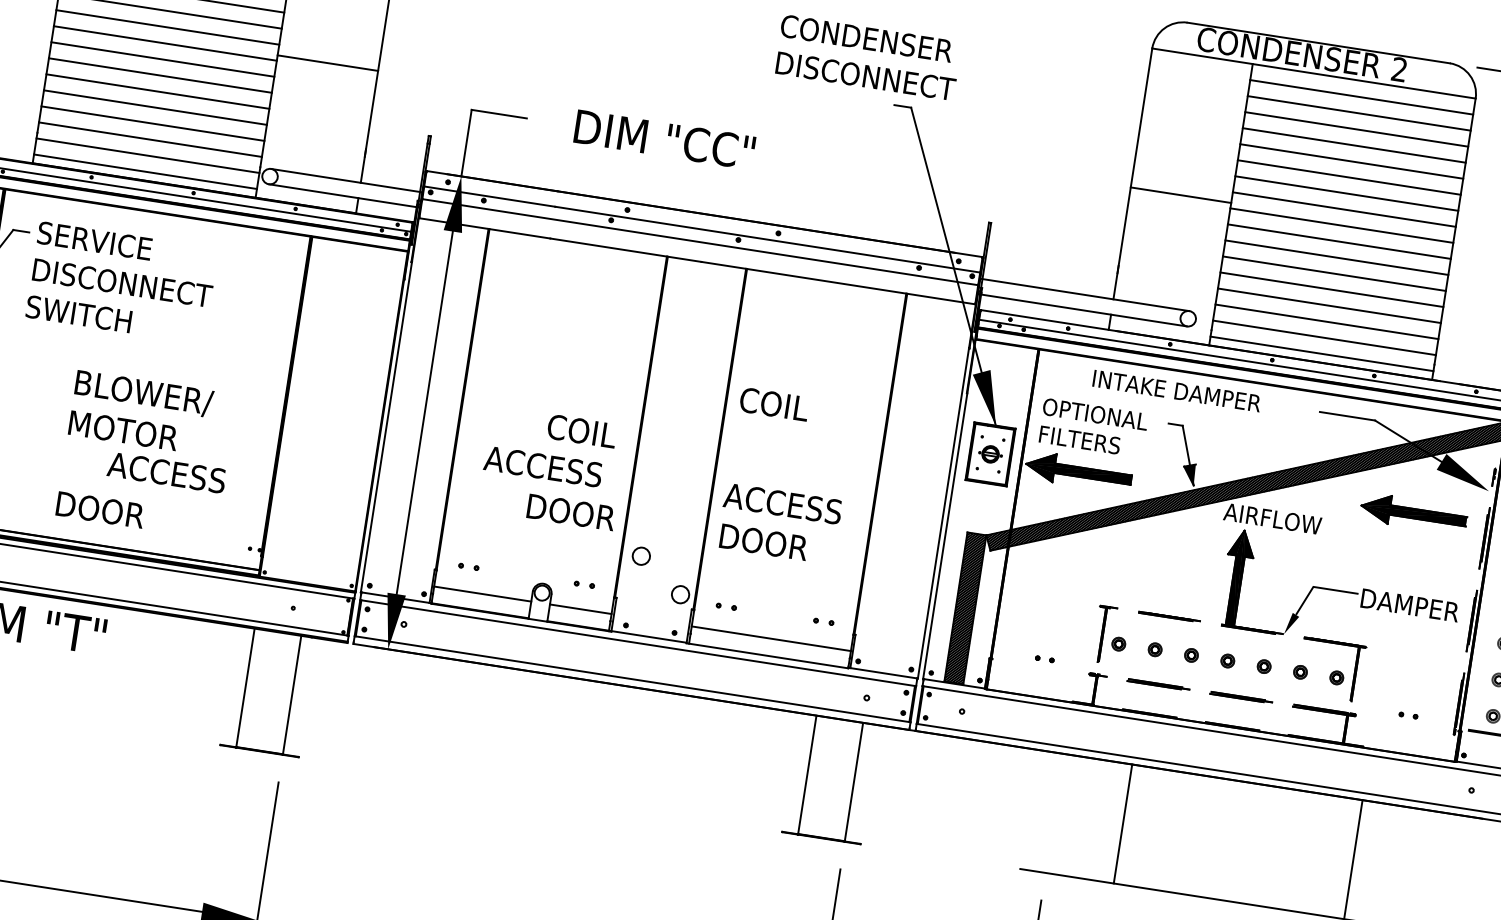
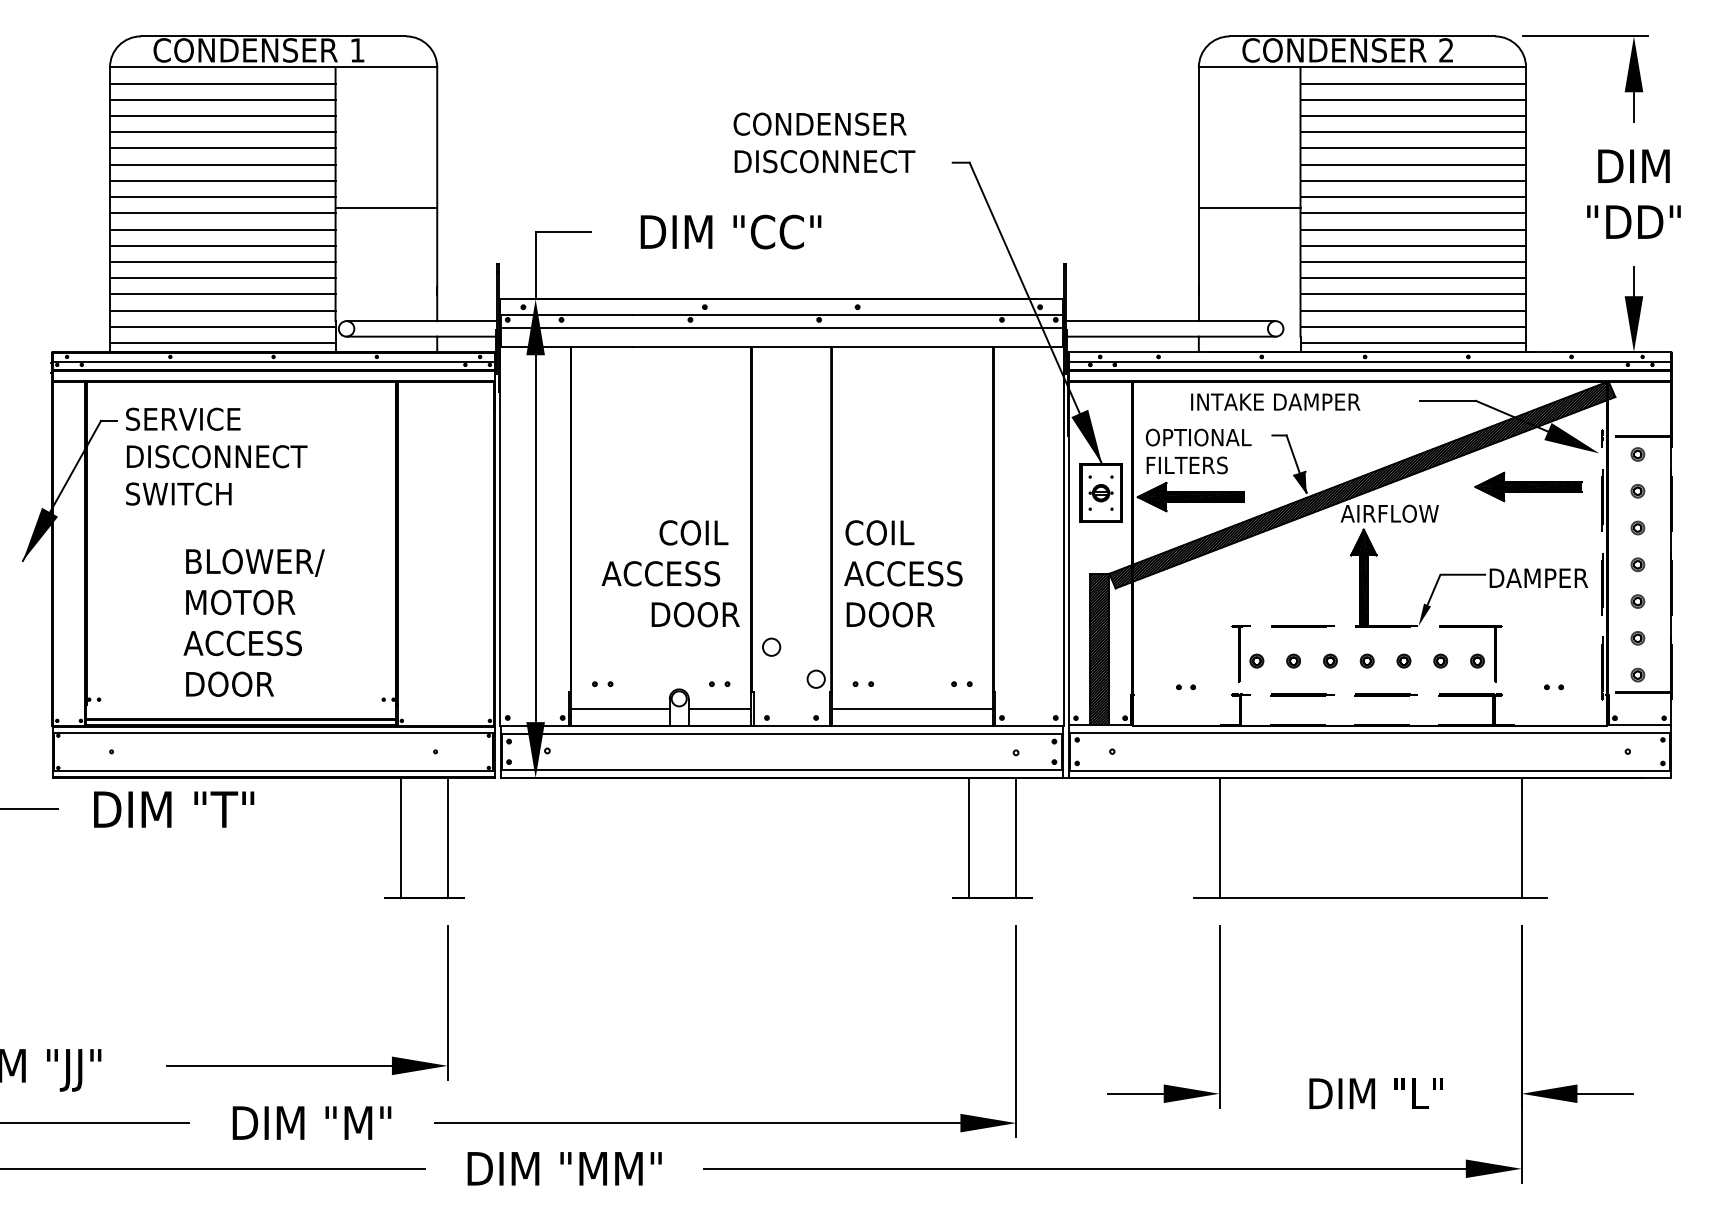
text: (868, 57) -> (824, 142), moved
text: (774, 404) -> (879, 532), moved
text: (166, 472) -> (242, 643), moved
line: (1123, 823) -> (1219, 837), moved

